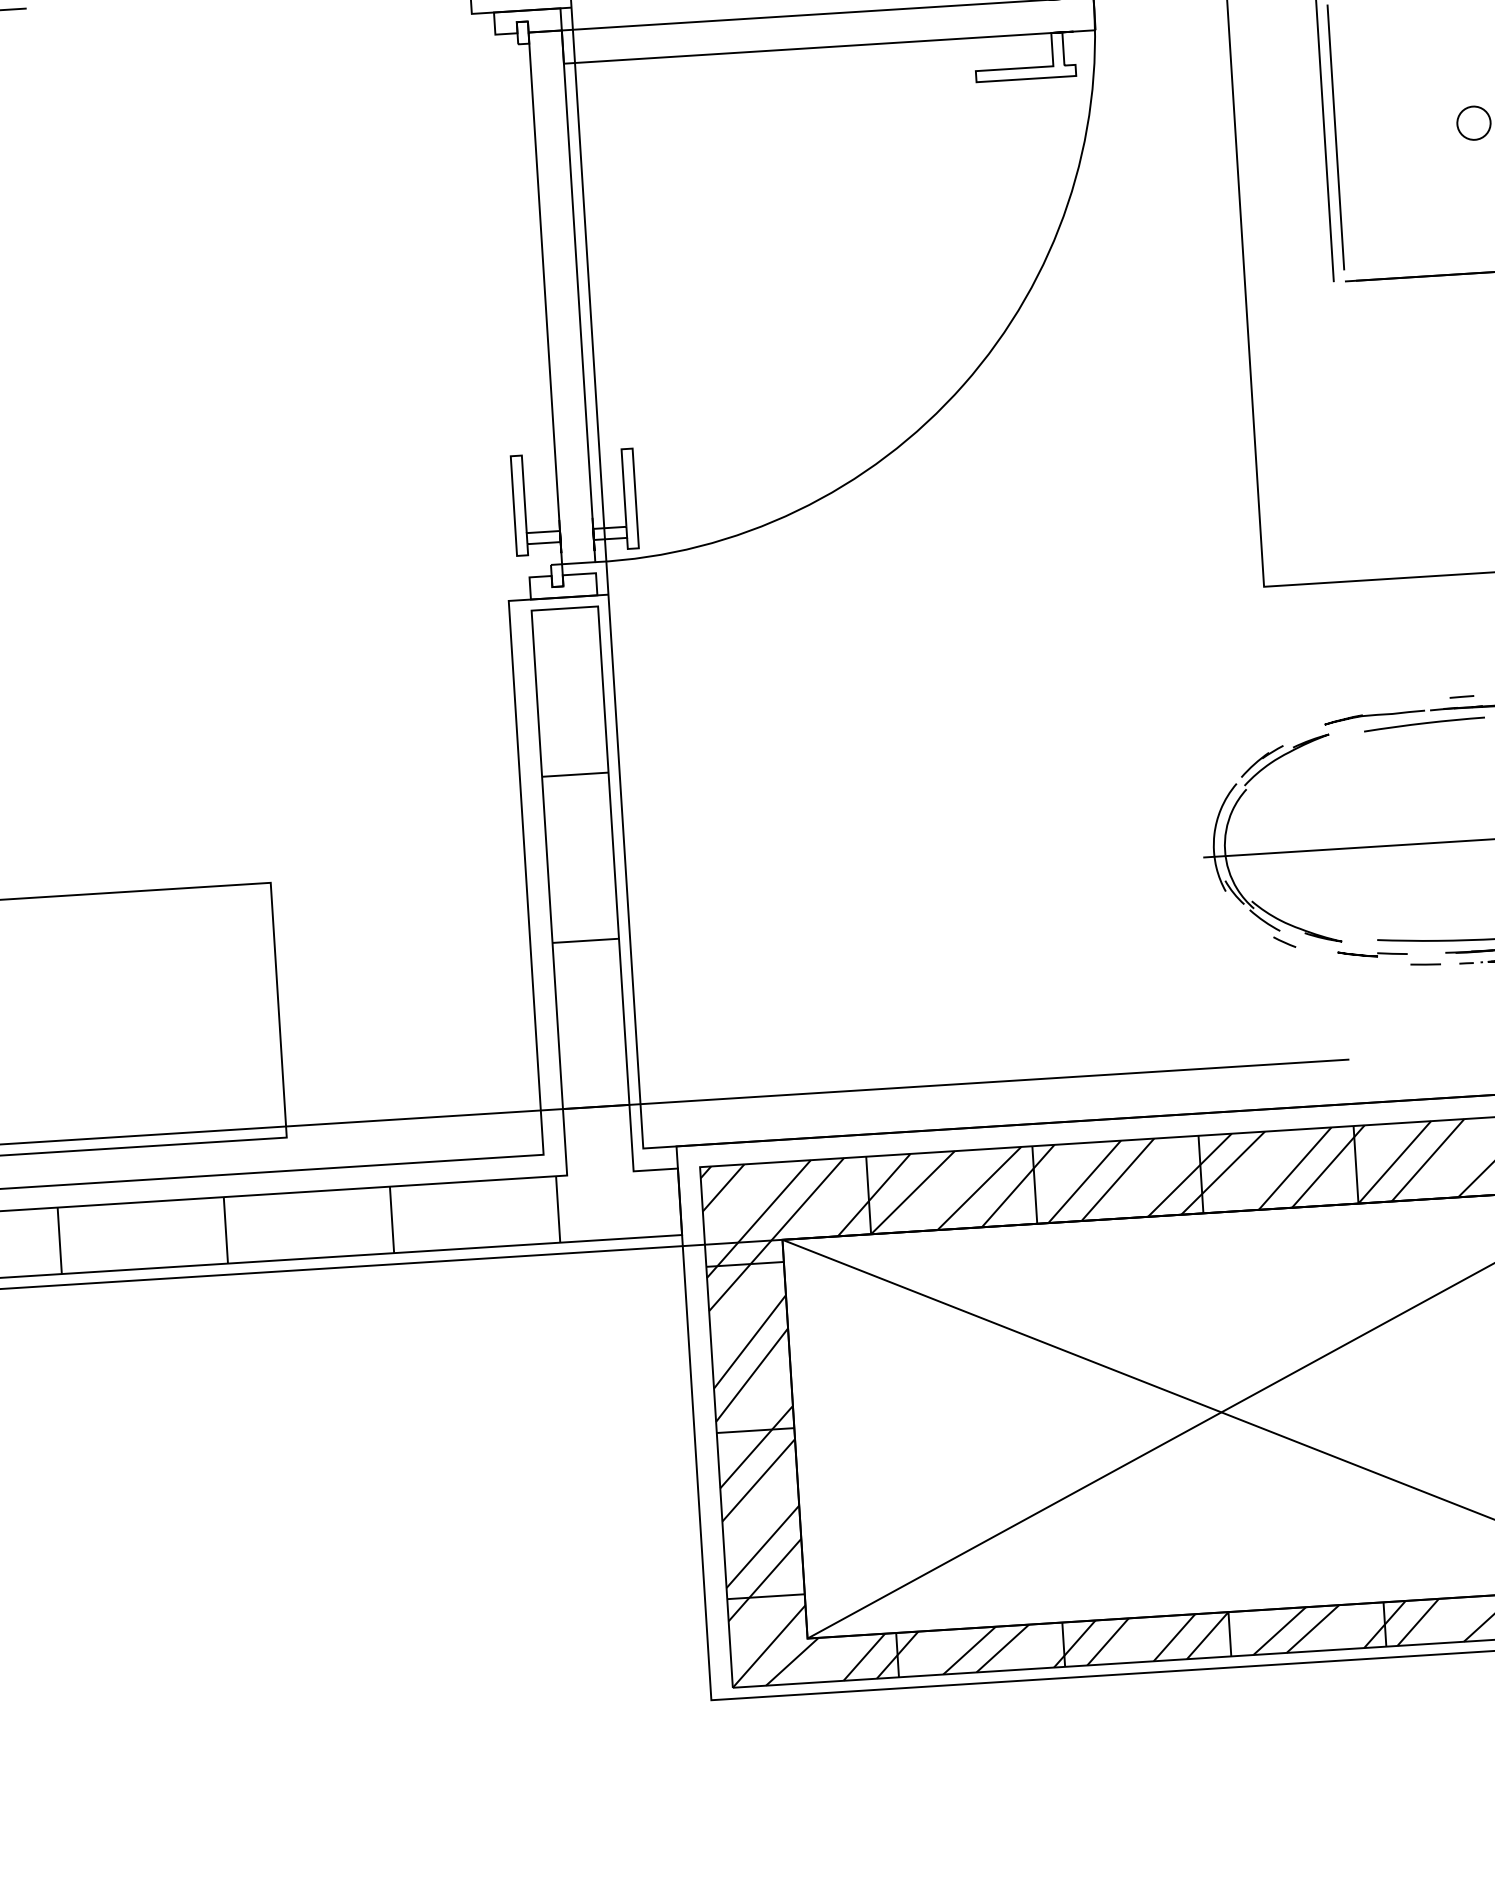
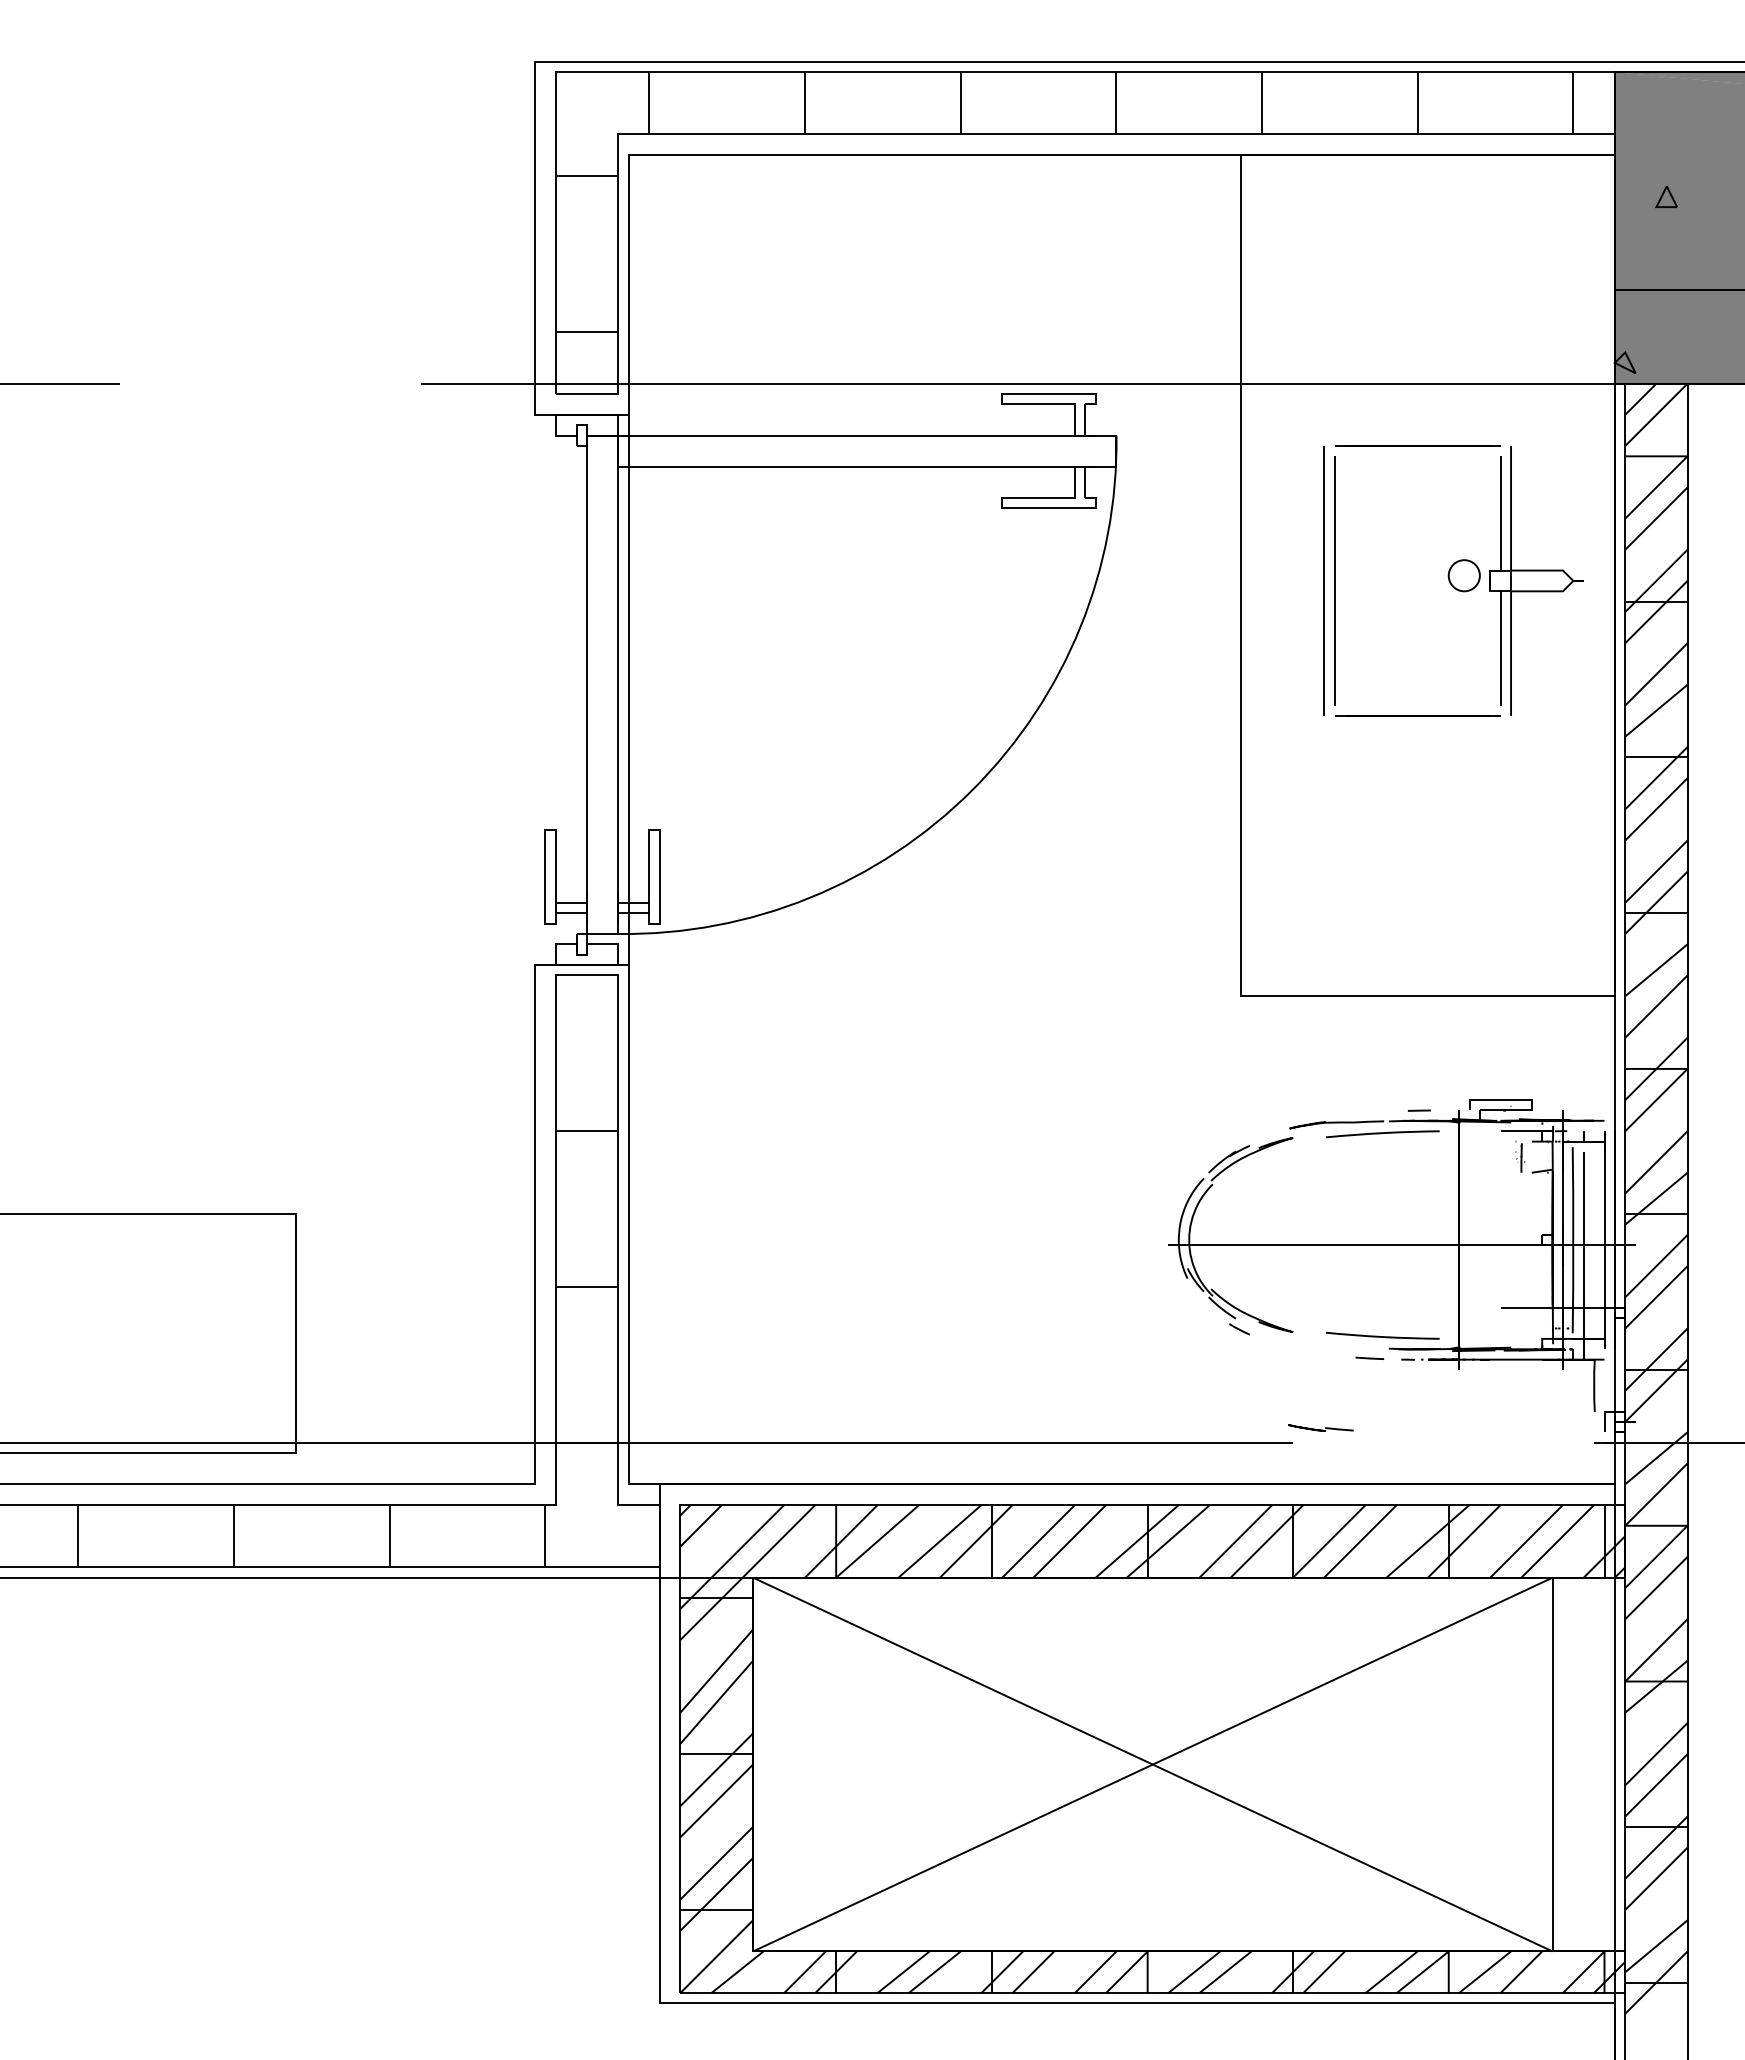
part: (1372, 952) -> (1320, 1427), moved

